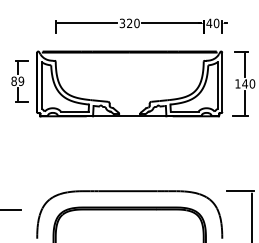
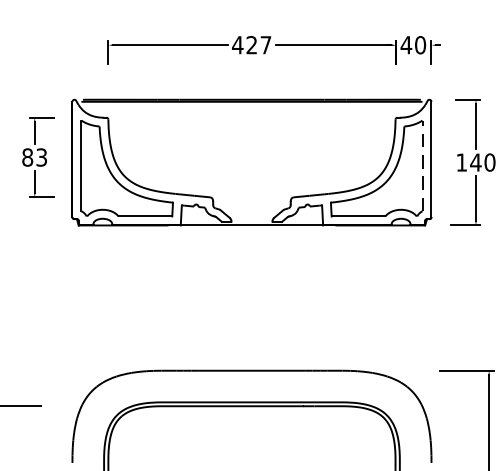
text: (129, 23) -> (251, 45), 320 -> 427
text: (21, 80) -> (41, 155), 89 -> 83
line: (217, 85) -> (422, 165), solid -> dashed

